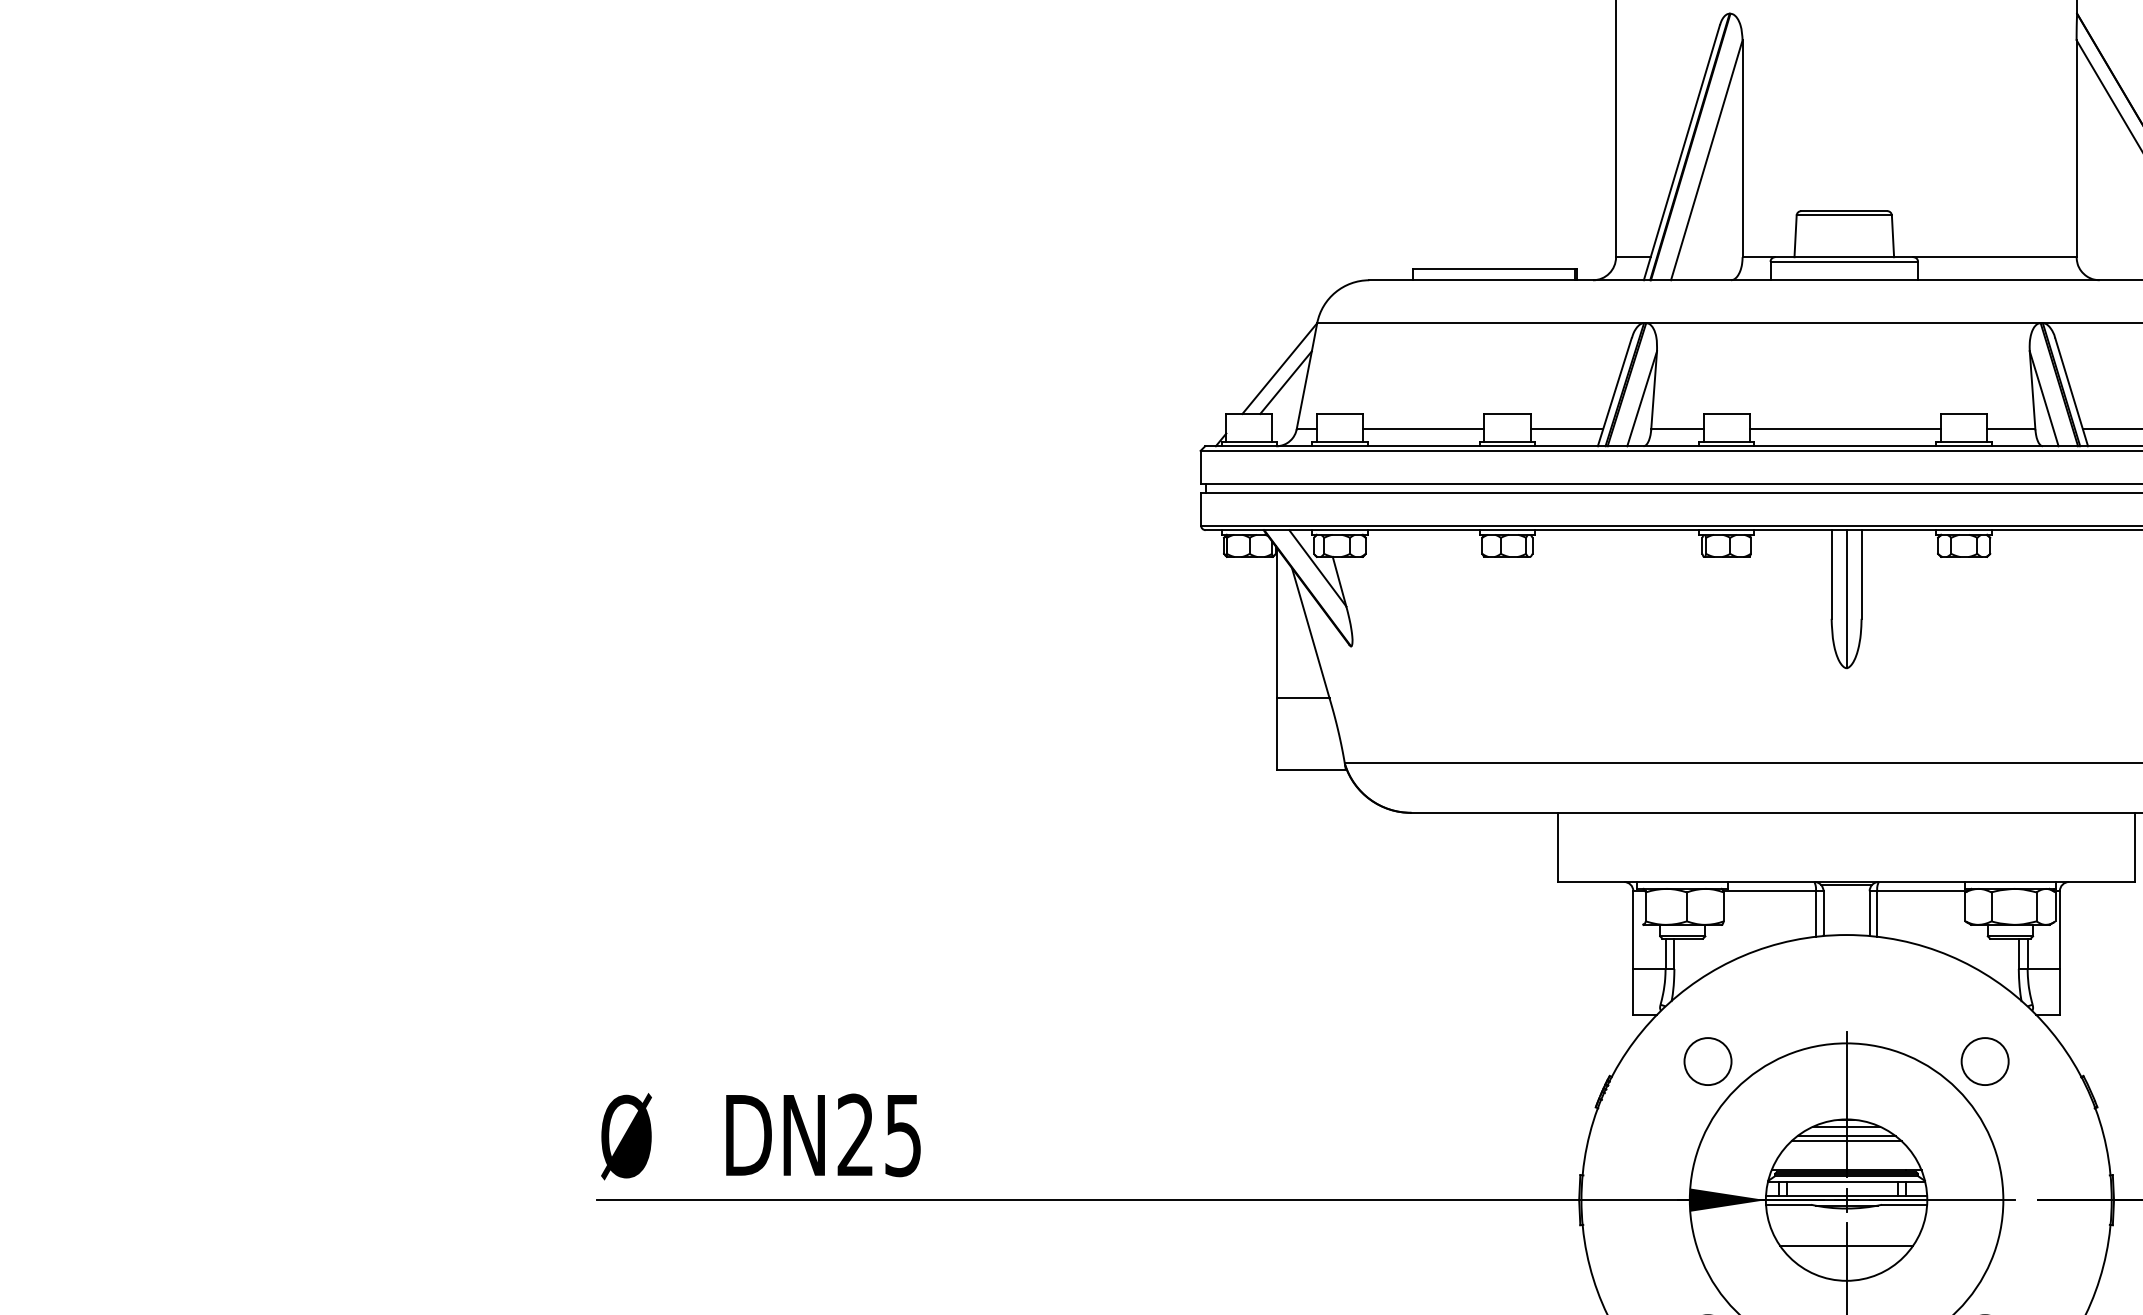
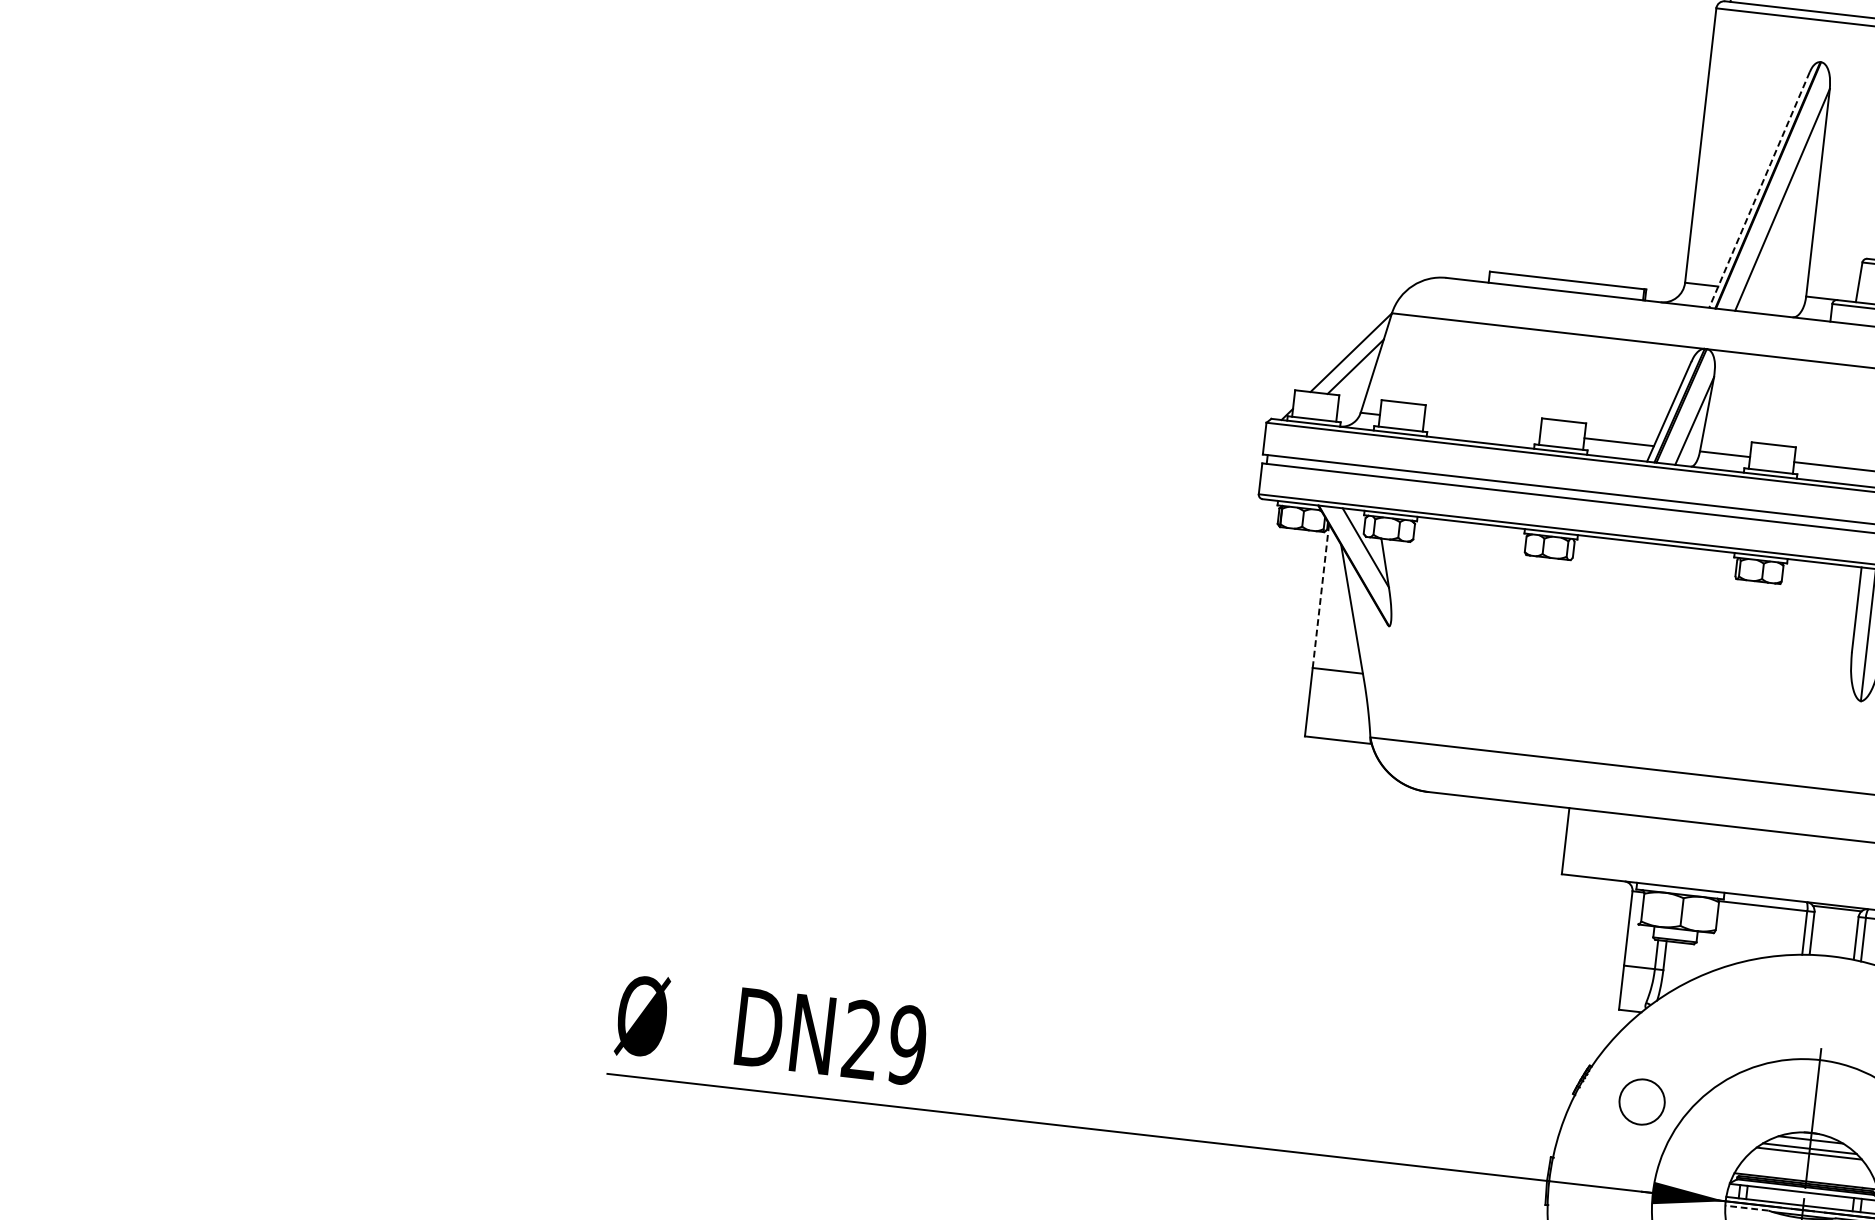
line: (1681, 153) -> (1759, 190), solid -> dashed
line: (1423, 429) -> (1482, 426), removed
line: (1277, 622) -> (1321, 595), solid -> dashed
circle: (1707, 1061) -> (1641, 1101), moved
text: (902, 1135) -> (906, 1045), DN25 -> DN29
line: (1788, 1204) -> (1746, 1207), solid -> dashed

